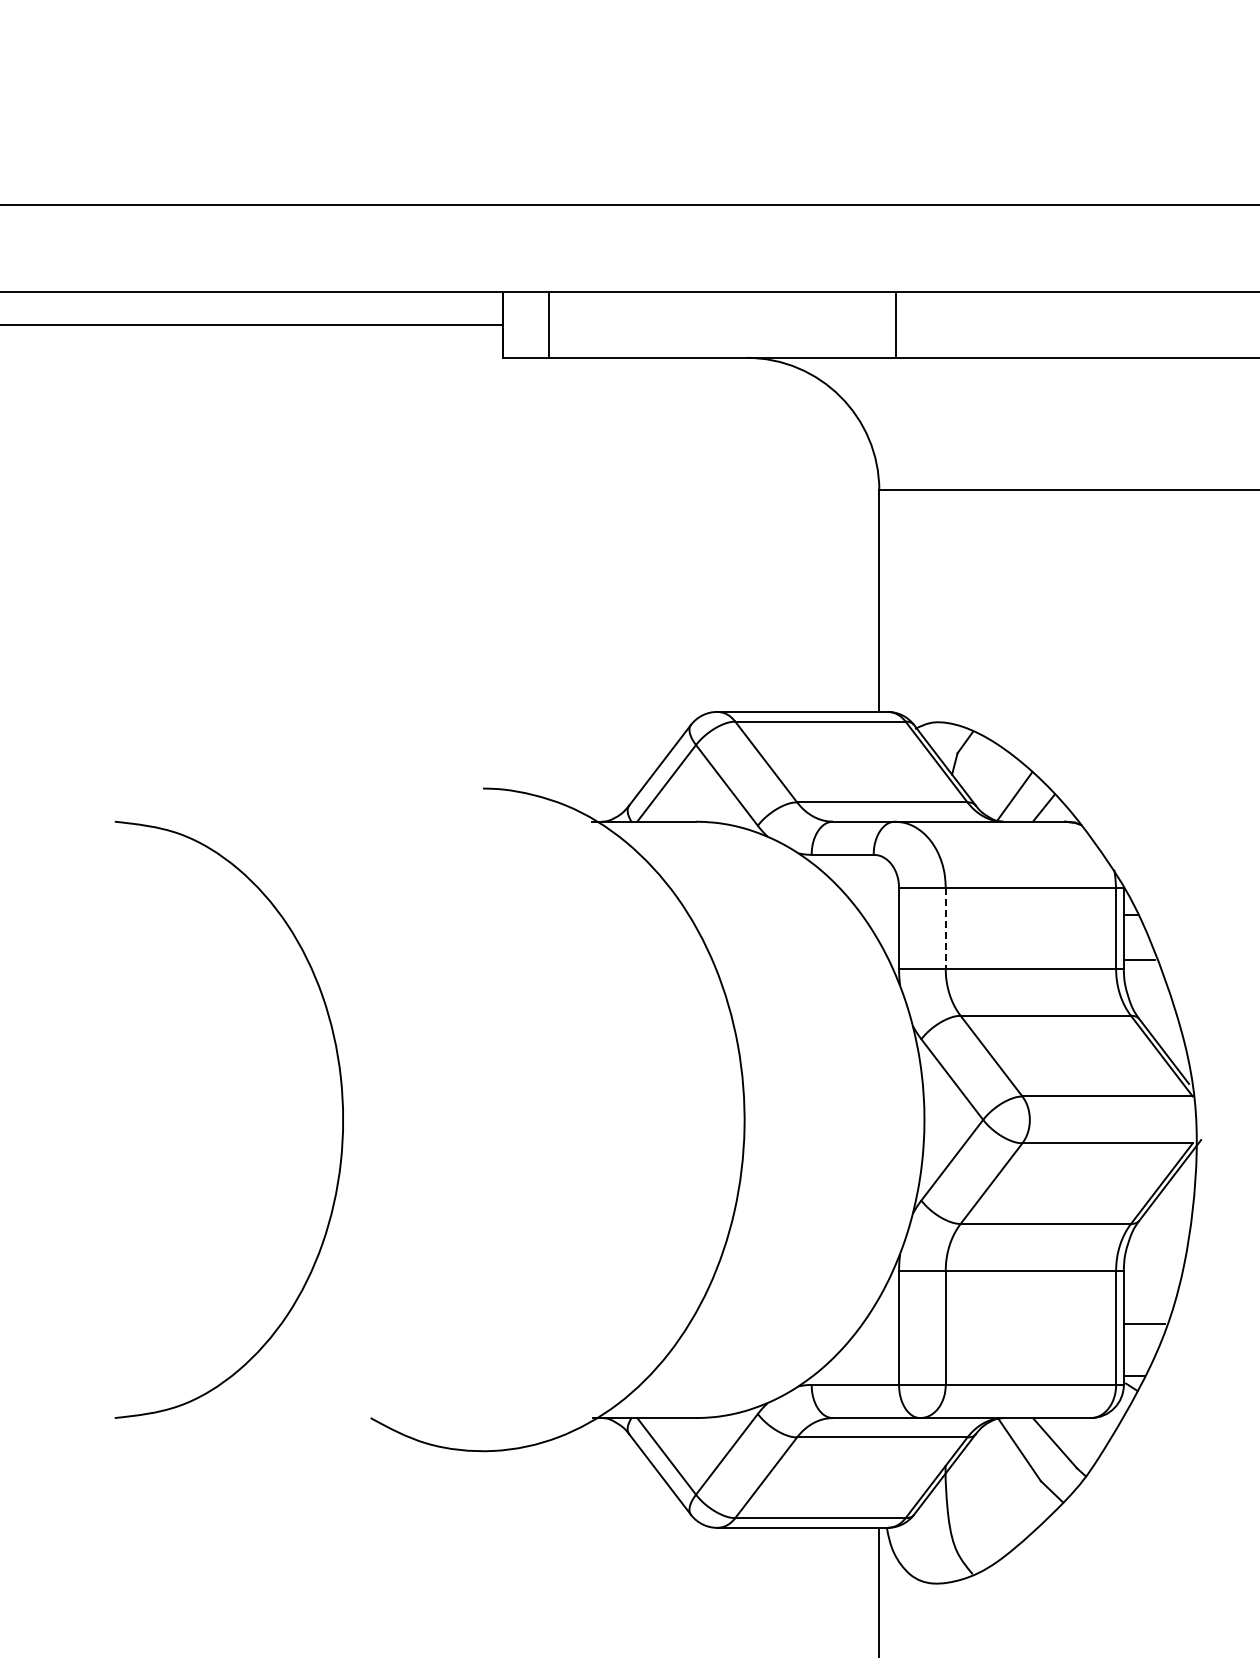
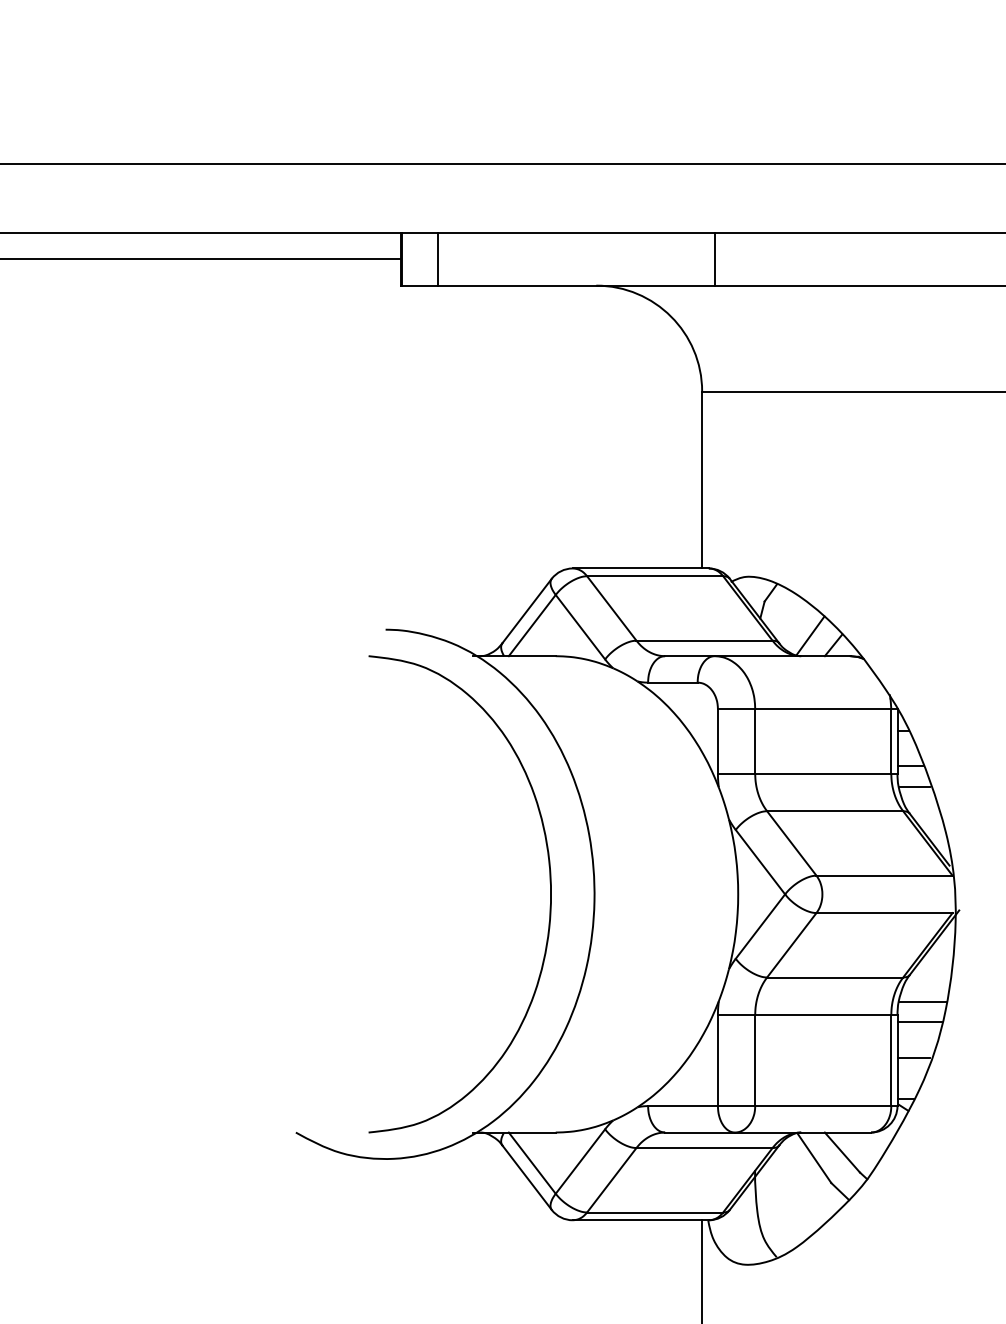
line: (945, 928) -> (755, 741), dashed -> solid
line: (1144, 985) -> (913, 787), added
curve: (341, 1104) -> (549, 882), moved
line: (1155, 1254) -> (922, 1001), added
line: (1151, 1280) -> (919, 1022), added

